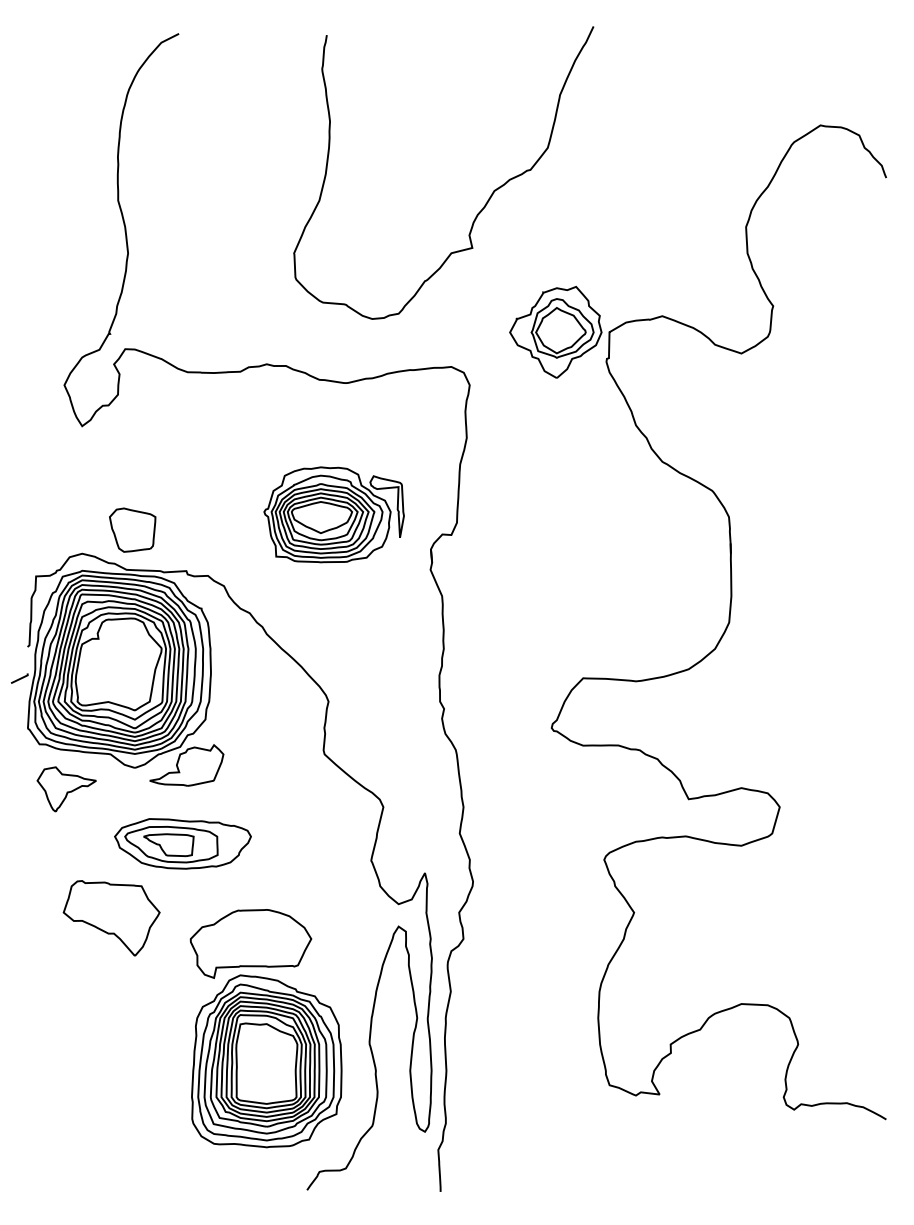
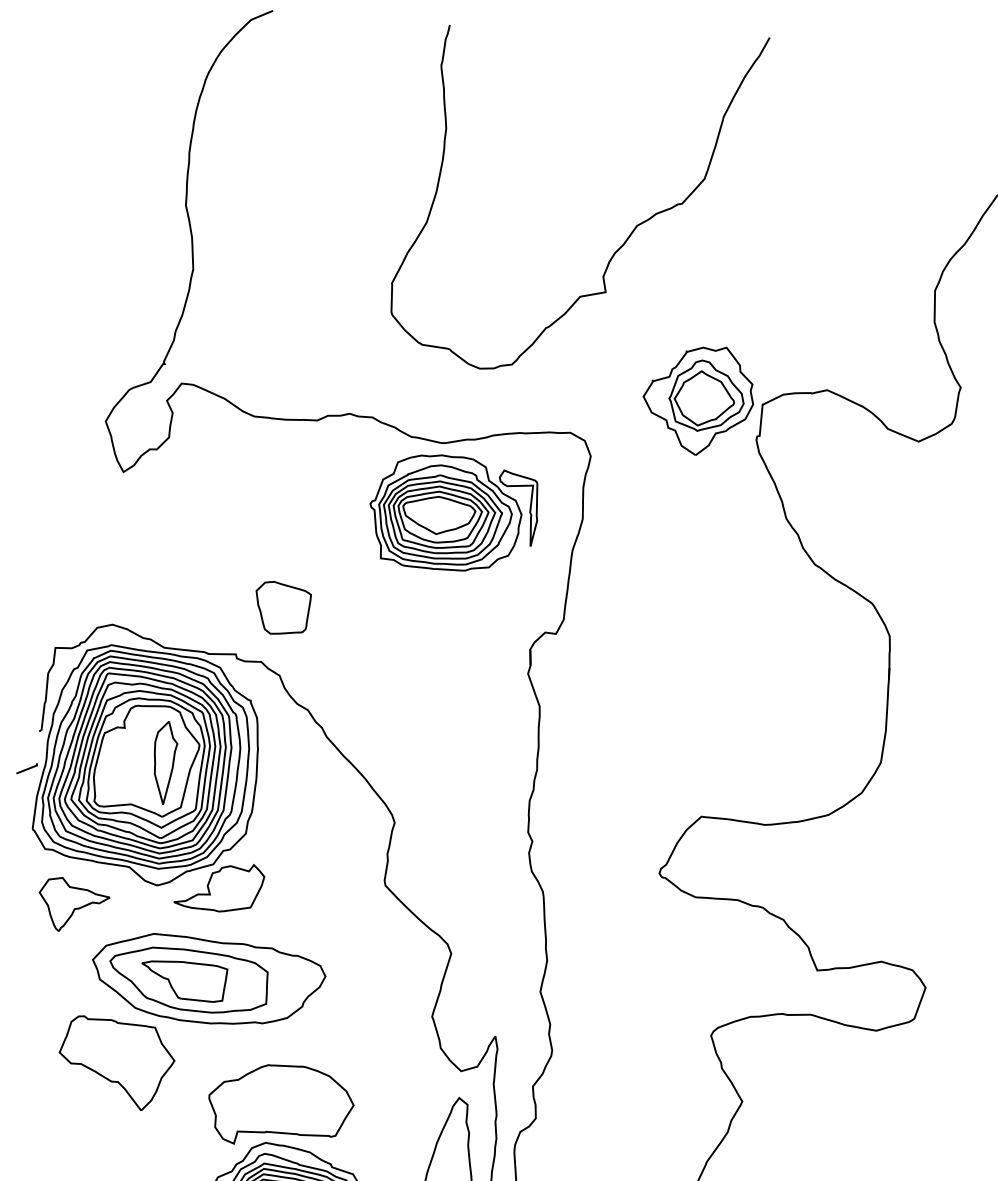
part: (333, 514) -> (452, 512), moved
part: (132, 529) -> (282, 607), moved
part: (133, 665) -> (164, 762), added
part: (182, 843) -> (207, 980), size x1.43

